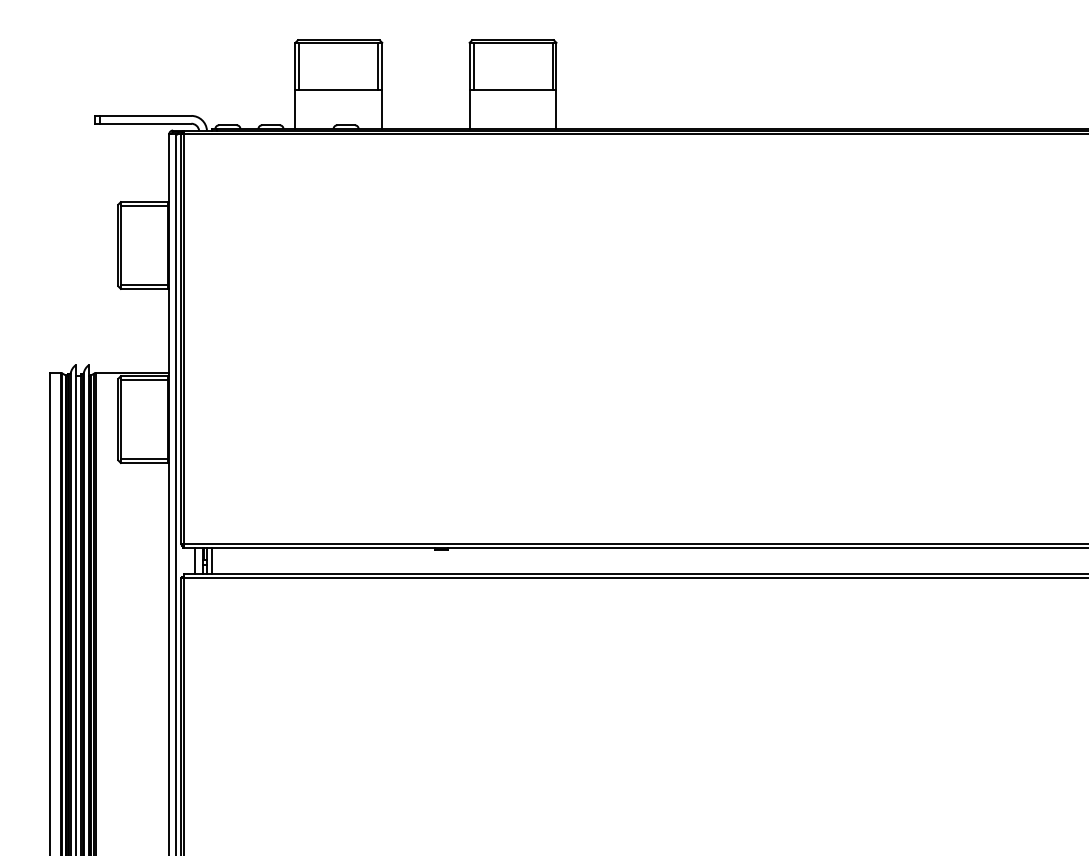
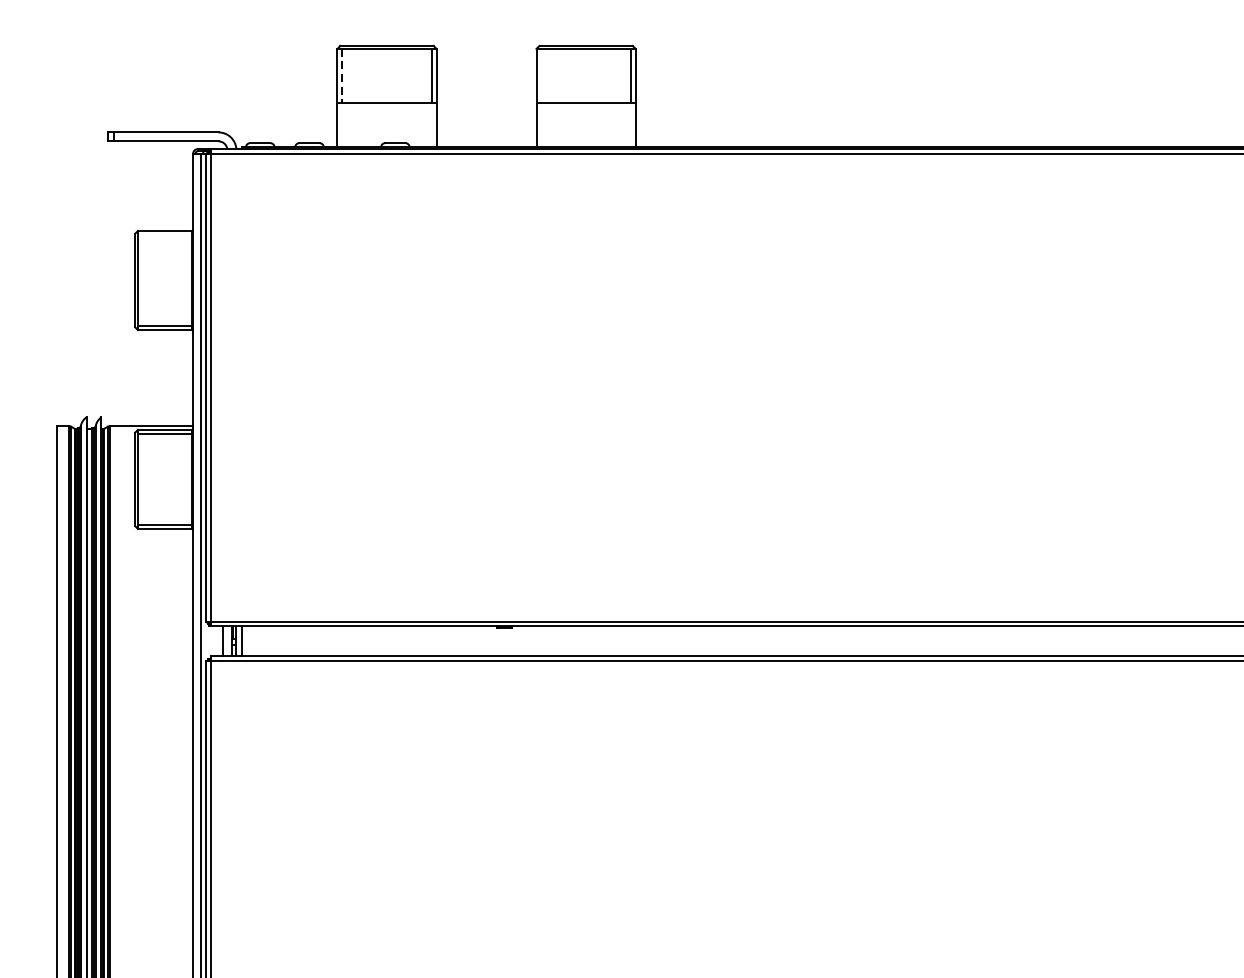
line: (473, 65) -> (540, 74), removed
line: (299, 66) -> (342, 75), solid -> dashed
line: (143, 205) -> (163, 234), removed

